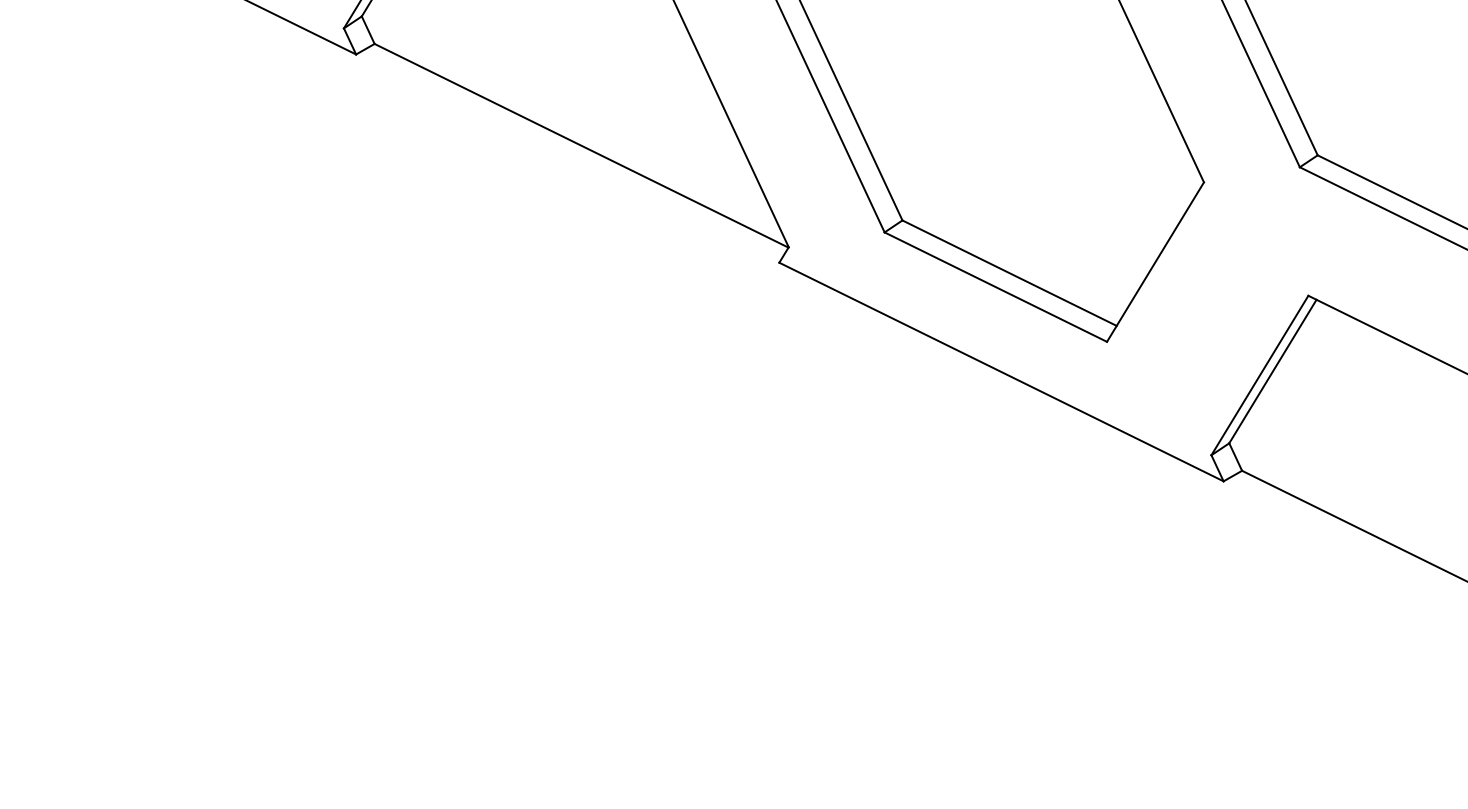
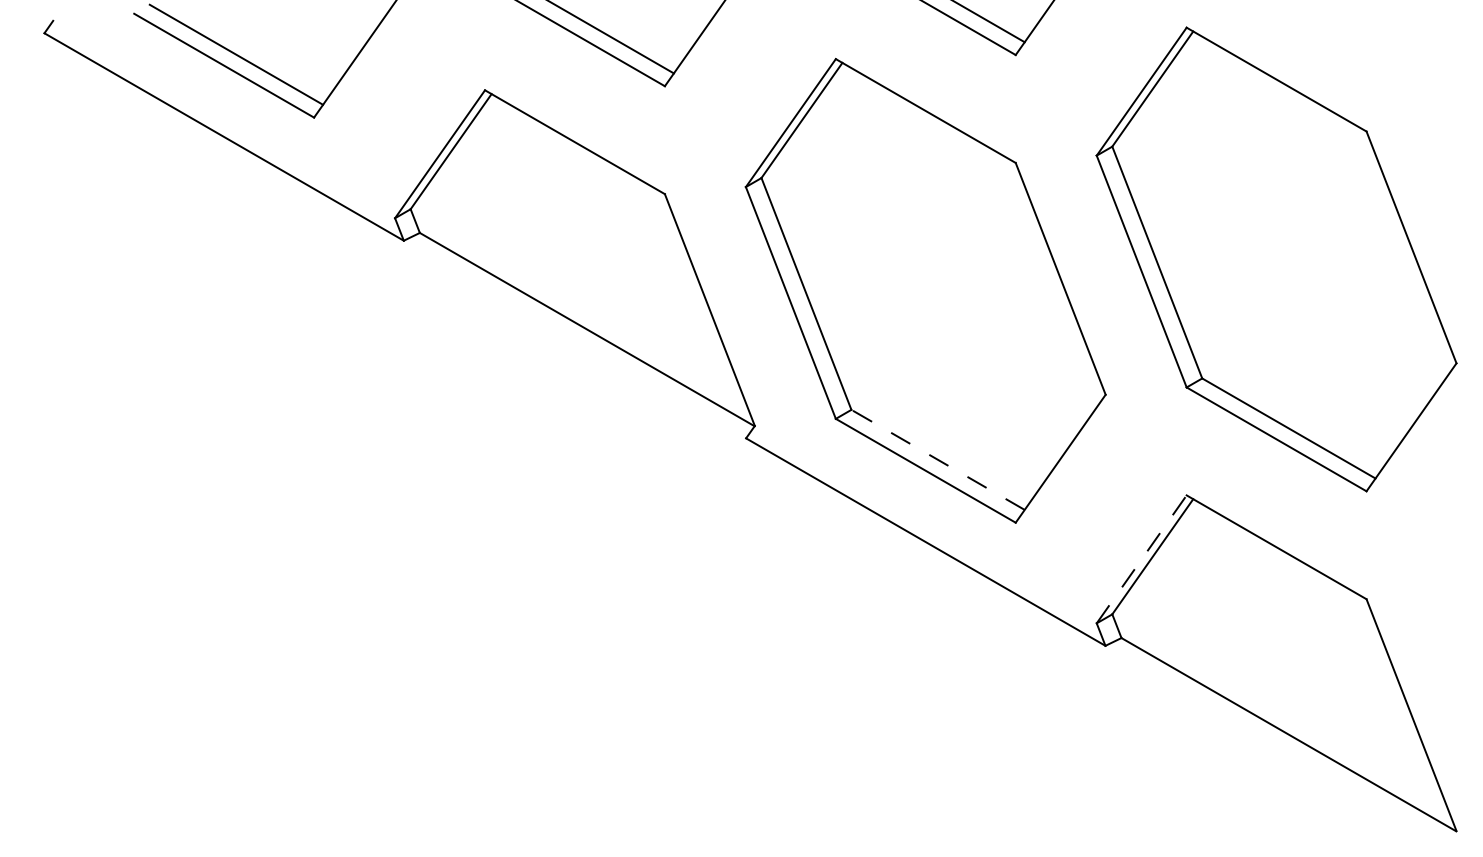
line: (1008, 272) -> (937, 459), solid -> dashed
line: (1259, 374) -> (1141, 558), solid -> dashed

